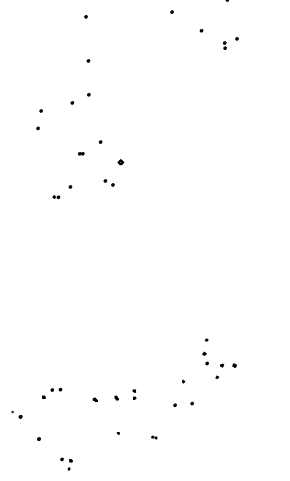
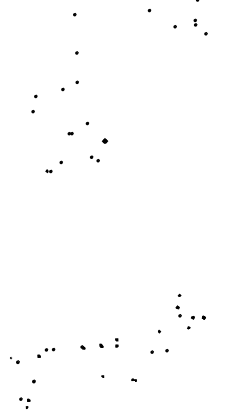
part: (224, 45) -> (195, 22), moved
part: (52, 393) -> (46, 352), moved
part: (66, 463) -> (24, 402), moved

